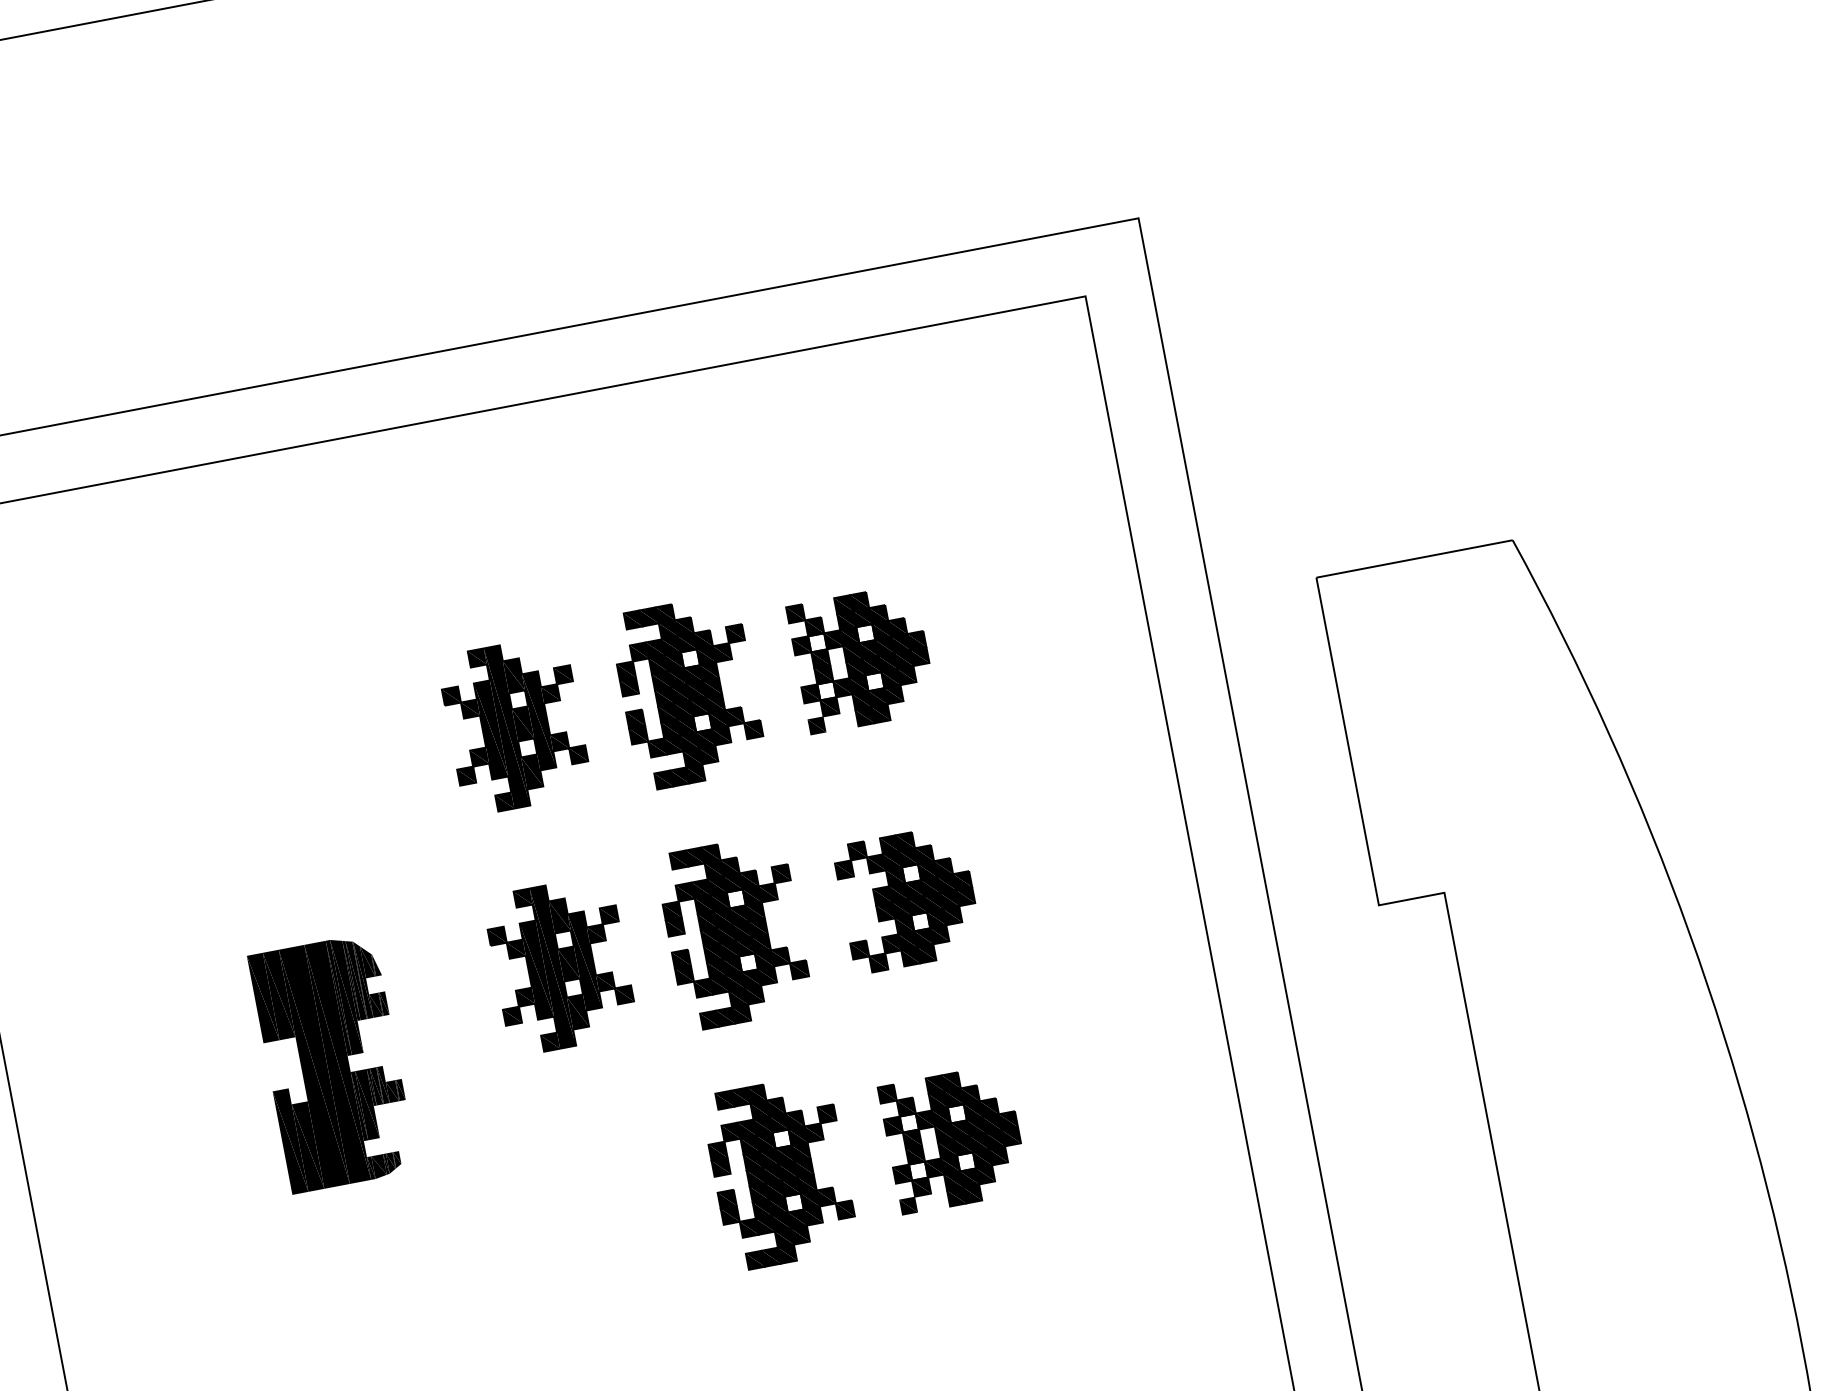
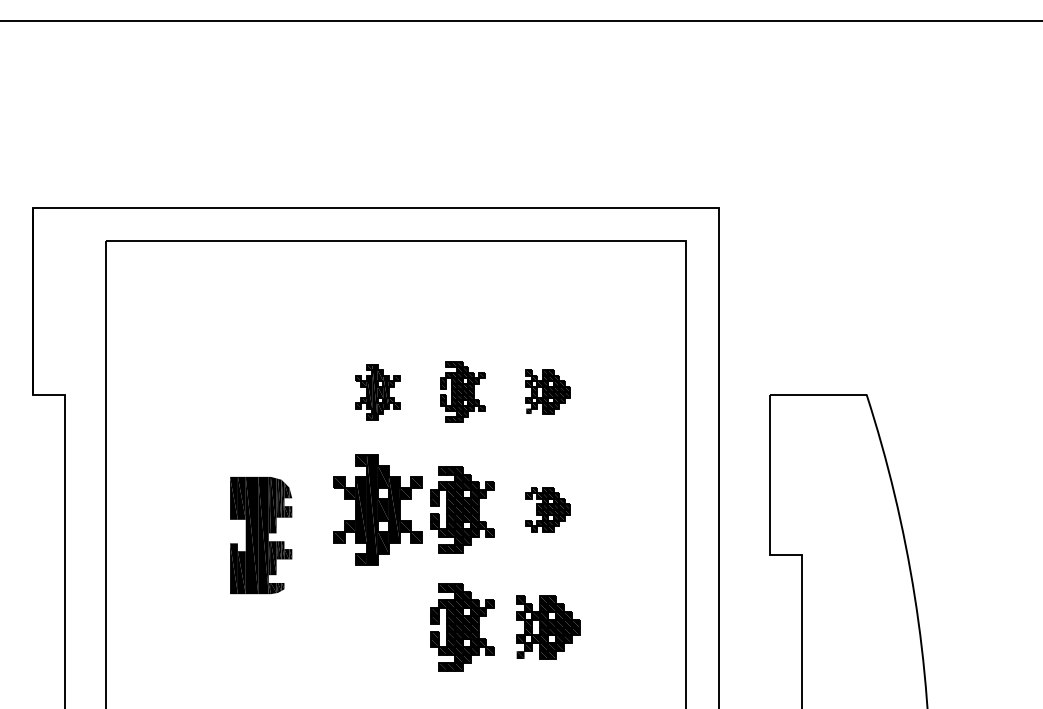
part: (862, 657) -> (548, 391), size x0.7
part: (687, 691) -> (462, 391), size x0.7
part: (514, 724) -> (377, 391), size x0.7
part: (908, 898) -> (548, 509), size x0.7
part: (560, 964) -> (377, 509), size x1.4

